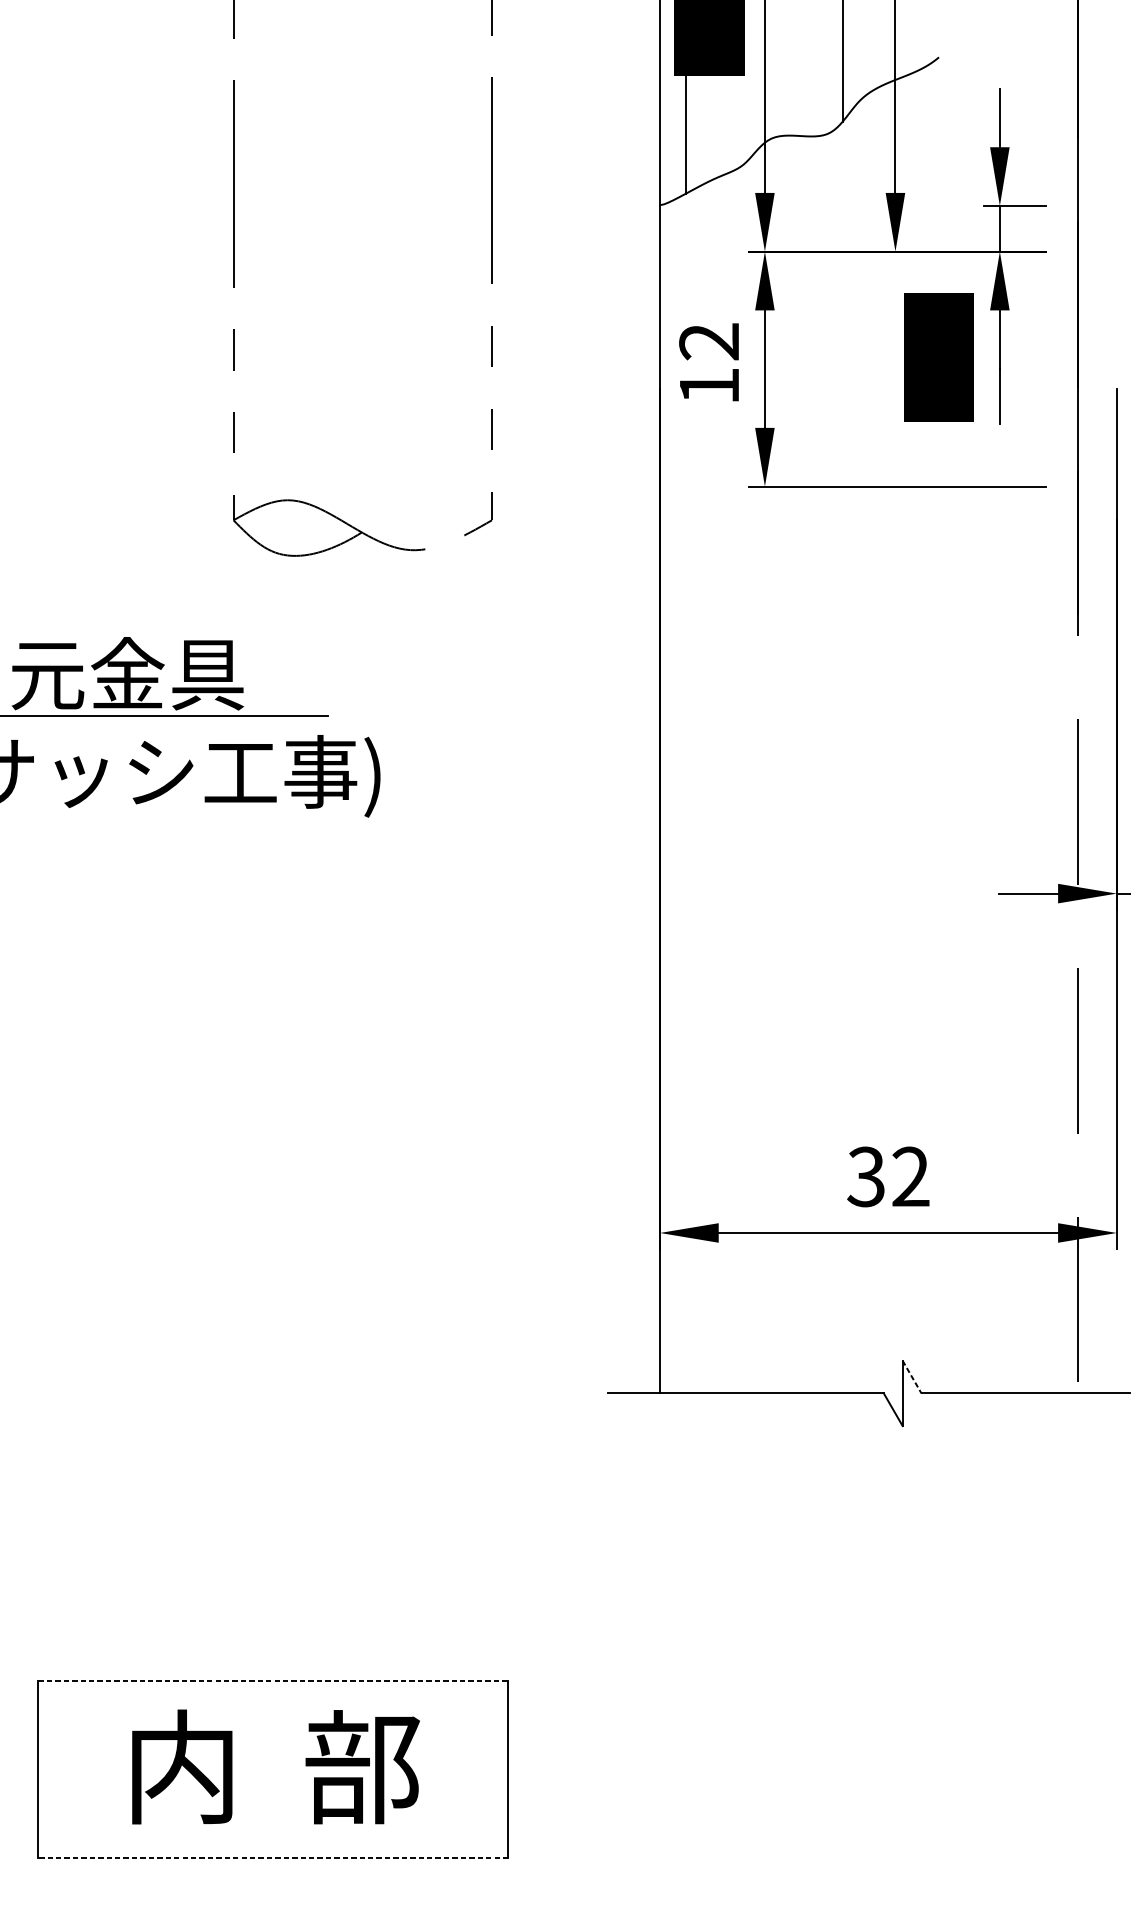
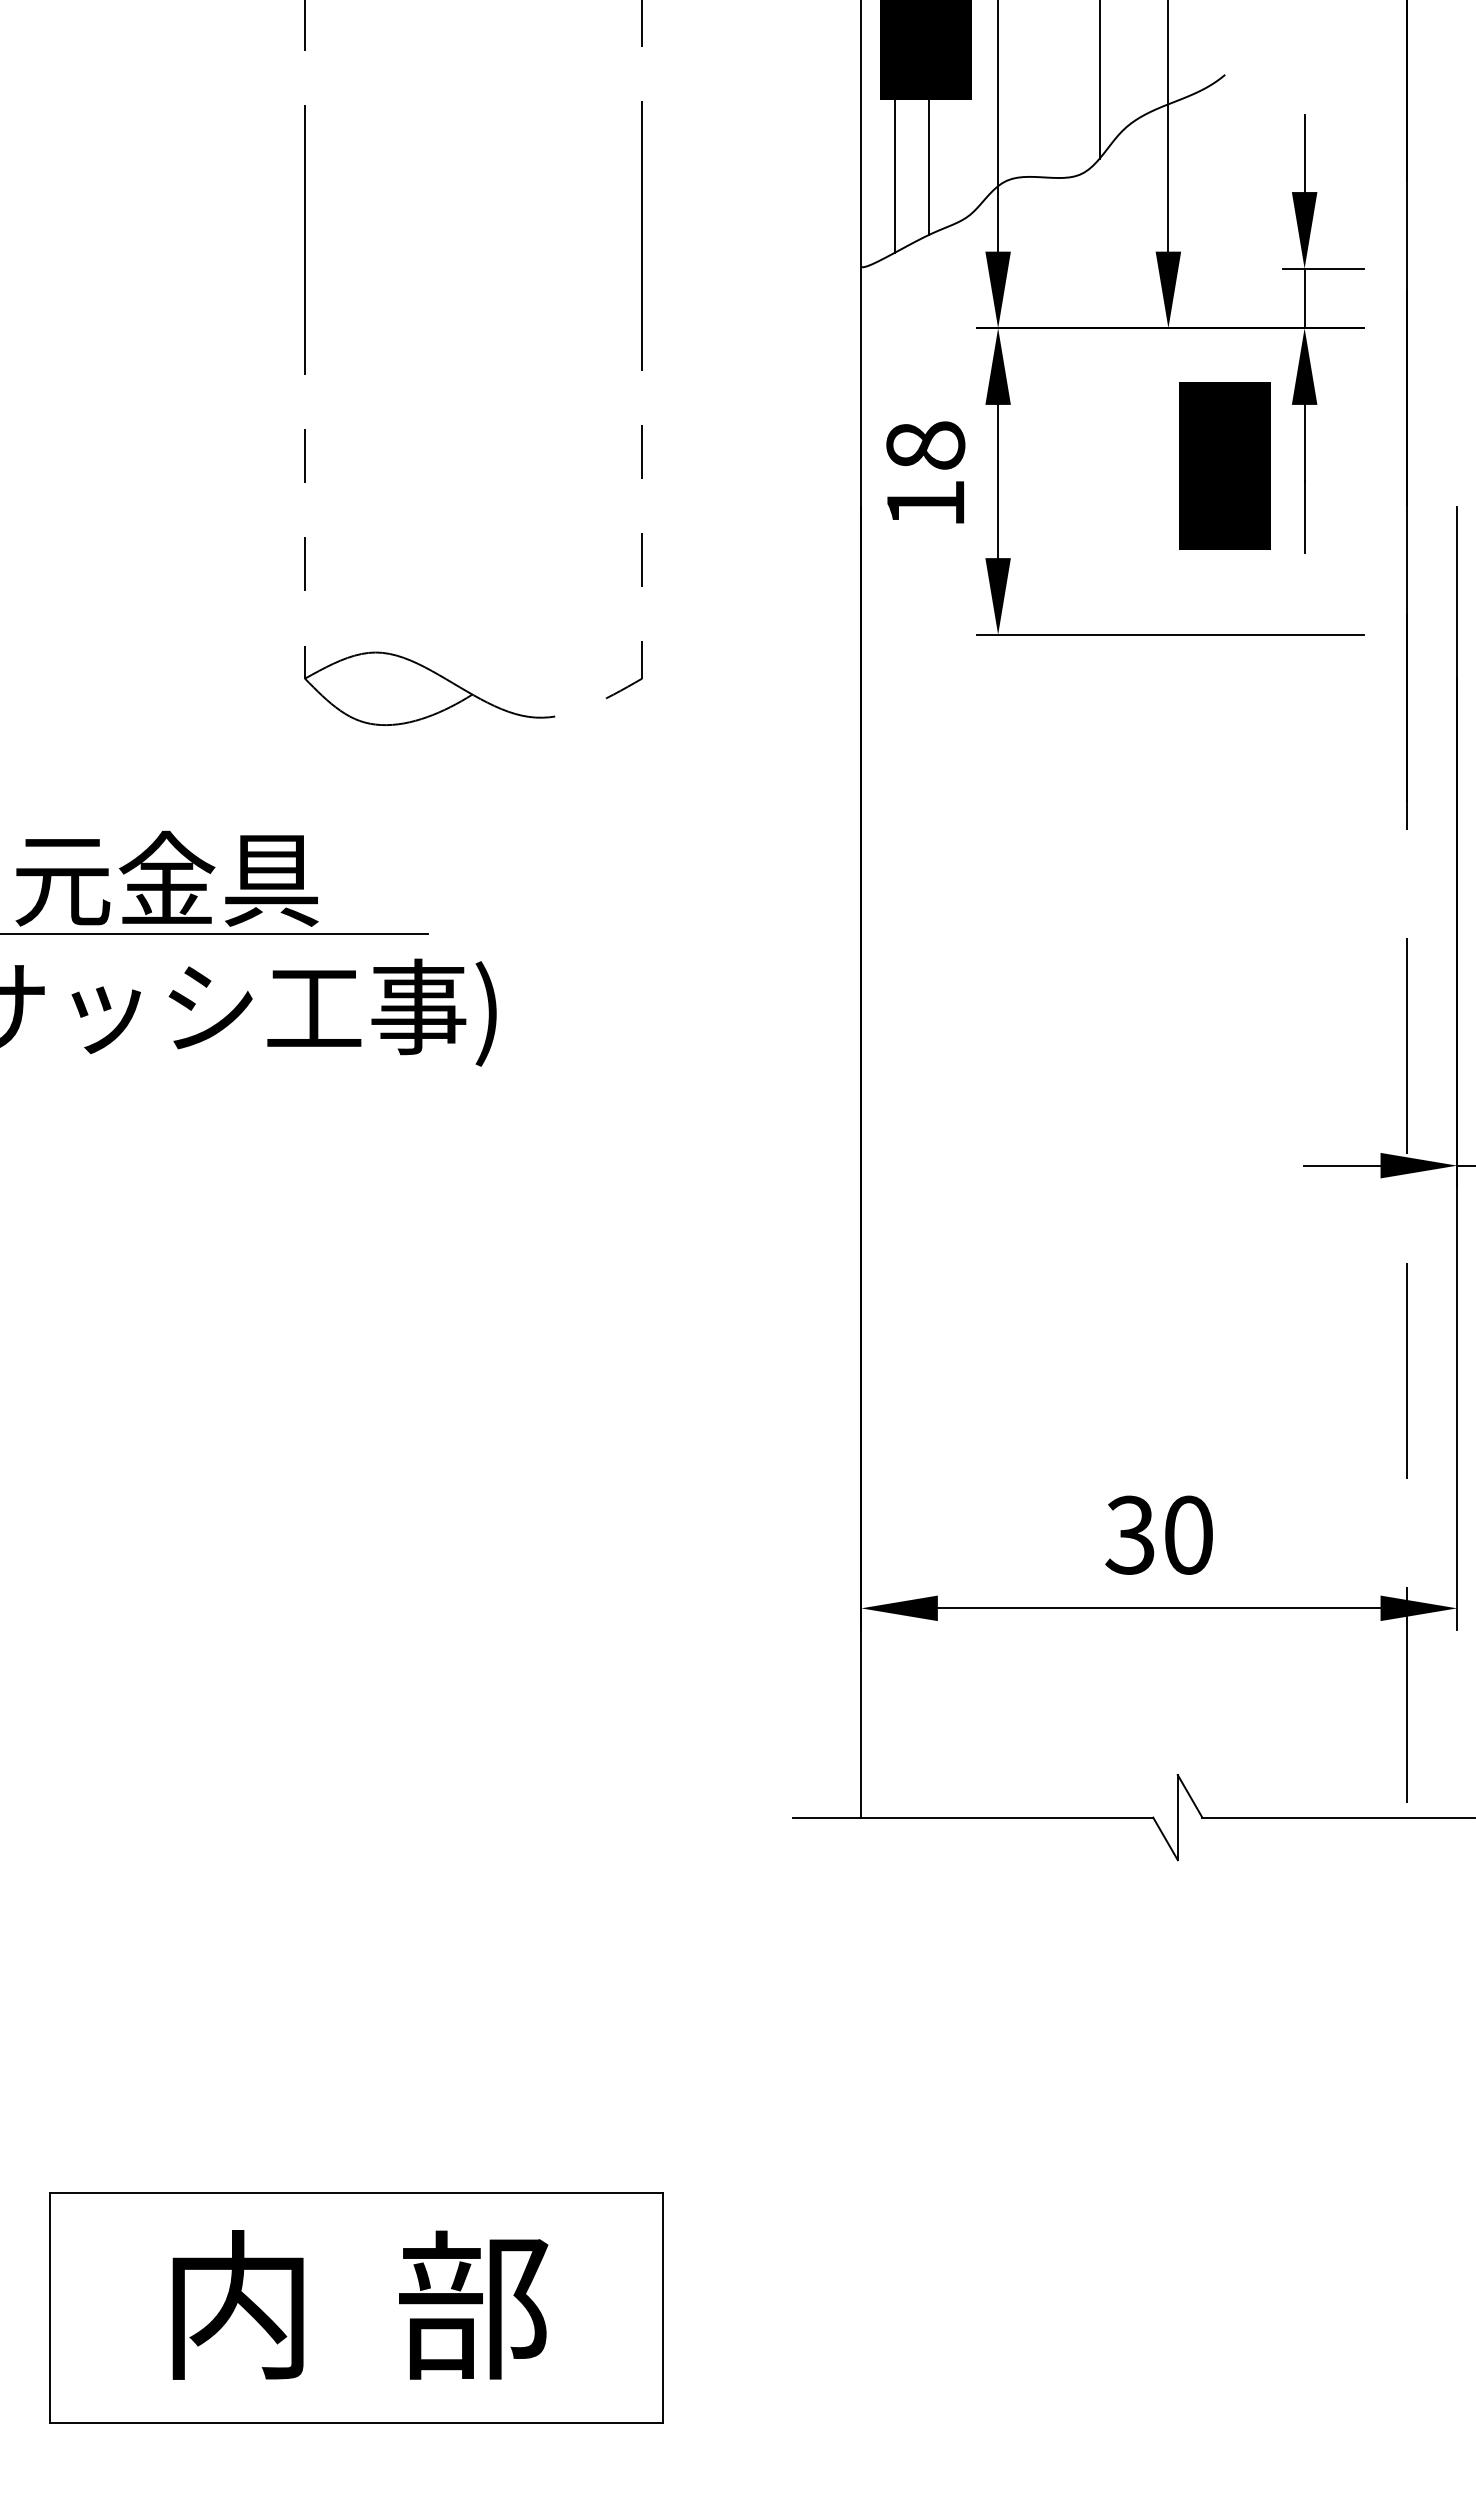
line: (712, 127) -> (929, 166), added
text: (709, 341) -> (925, 445), 12 -> 18
text: (910, 1176) -> (1188, 1534), 32 -> 30
line: (912, 1377) -> (1190, 1796), dashed -> solid
line: (273, 1681) -> (357, 2193), dashed -> solid
line: (273, 1857) -> (356, 2423), dashed -> solid

